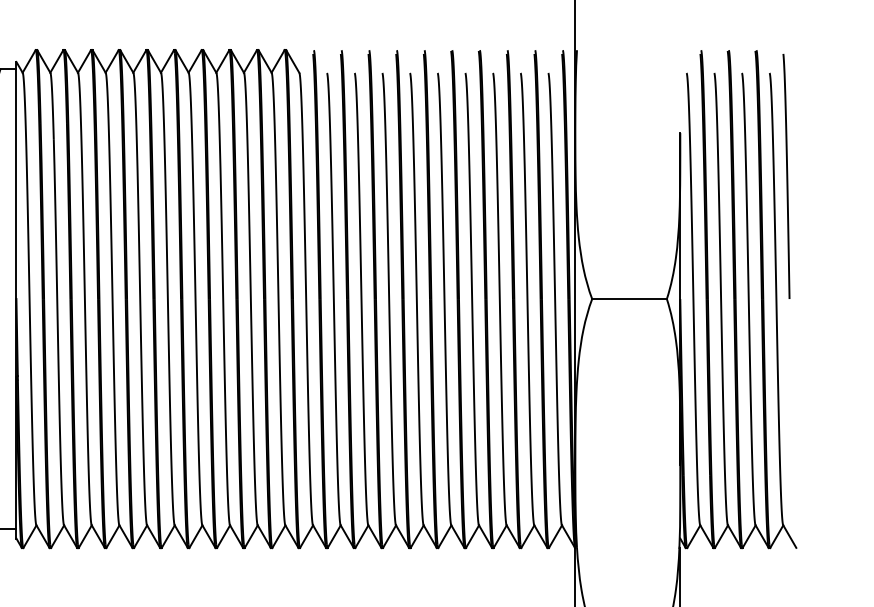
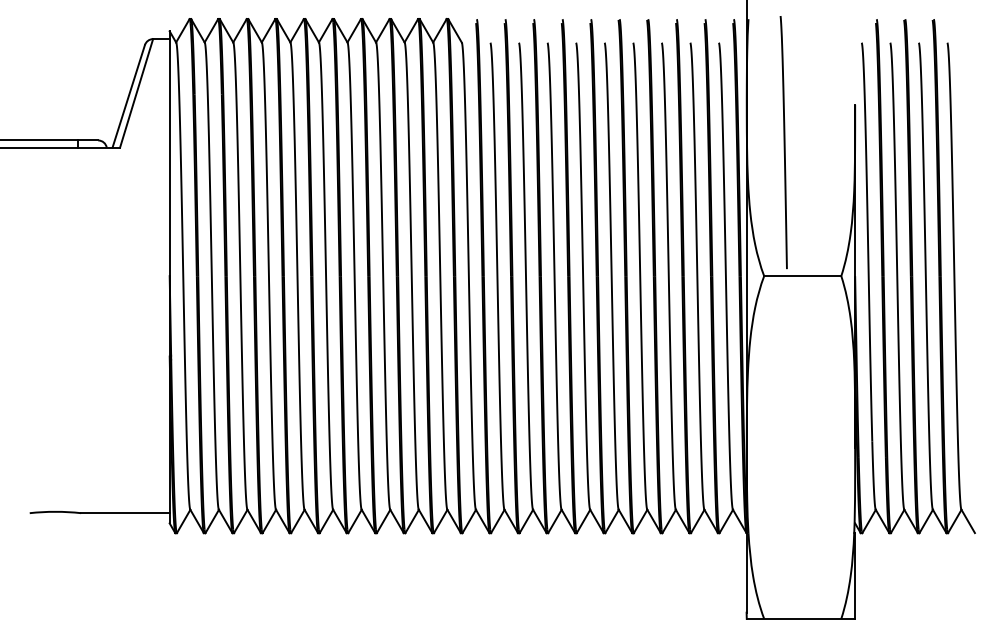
curve: (786, 176) -> (783, 142), moved

